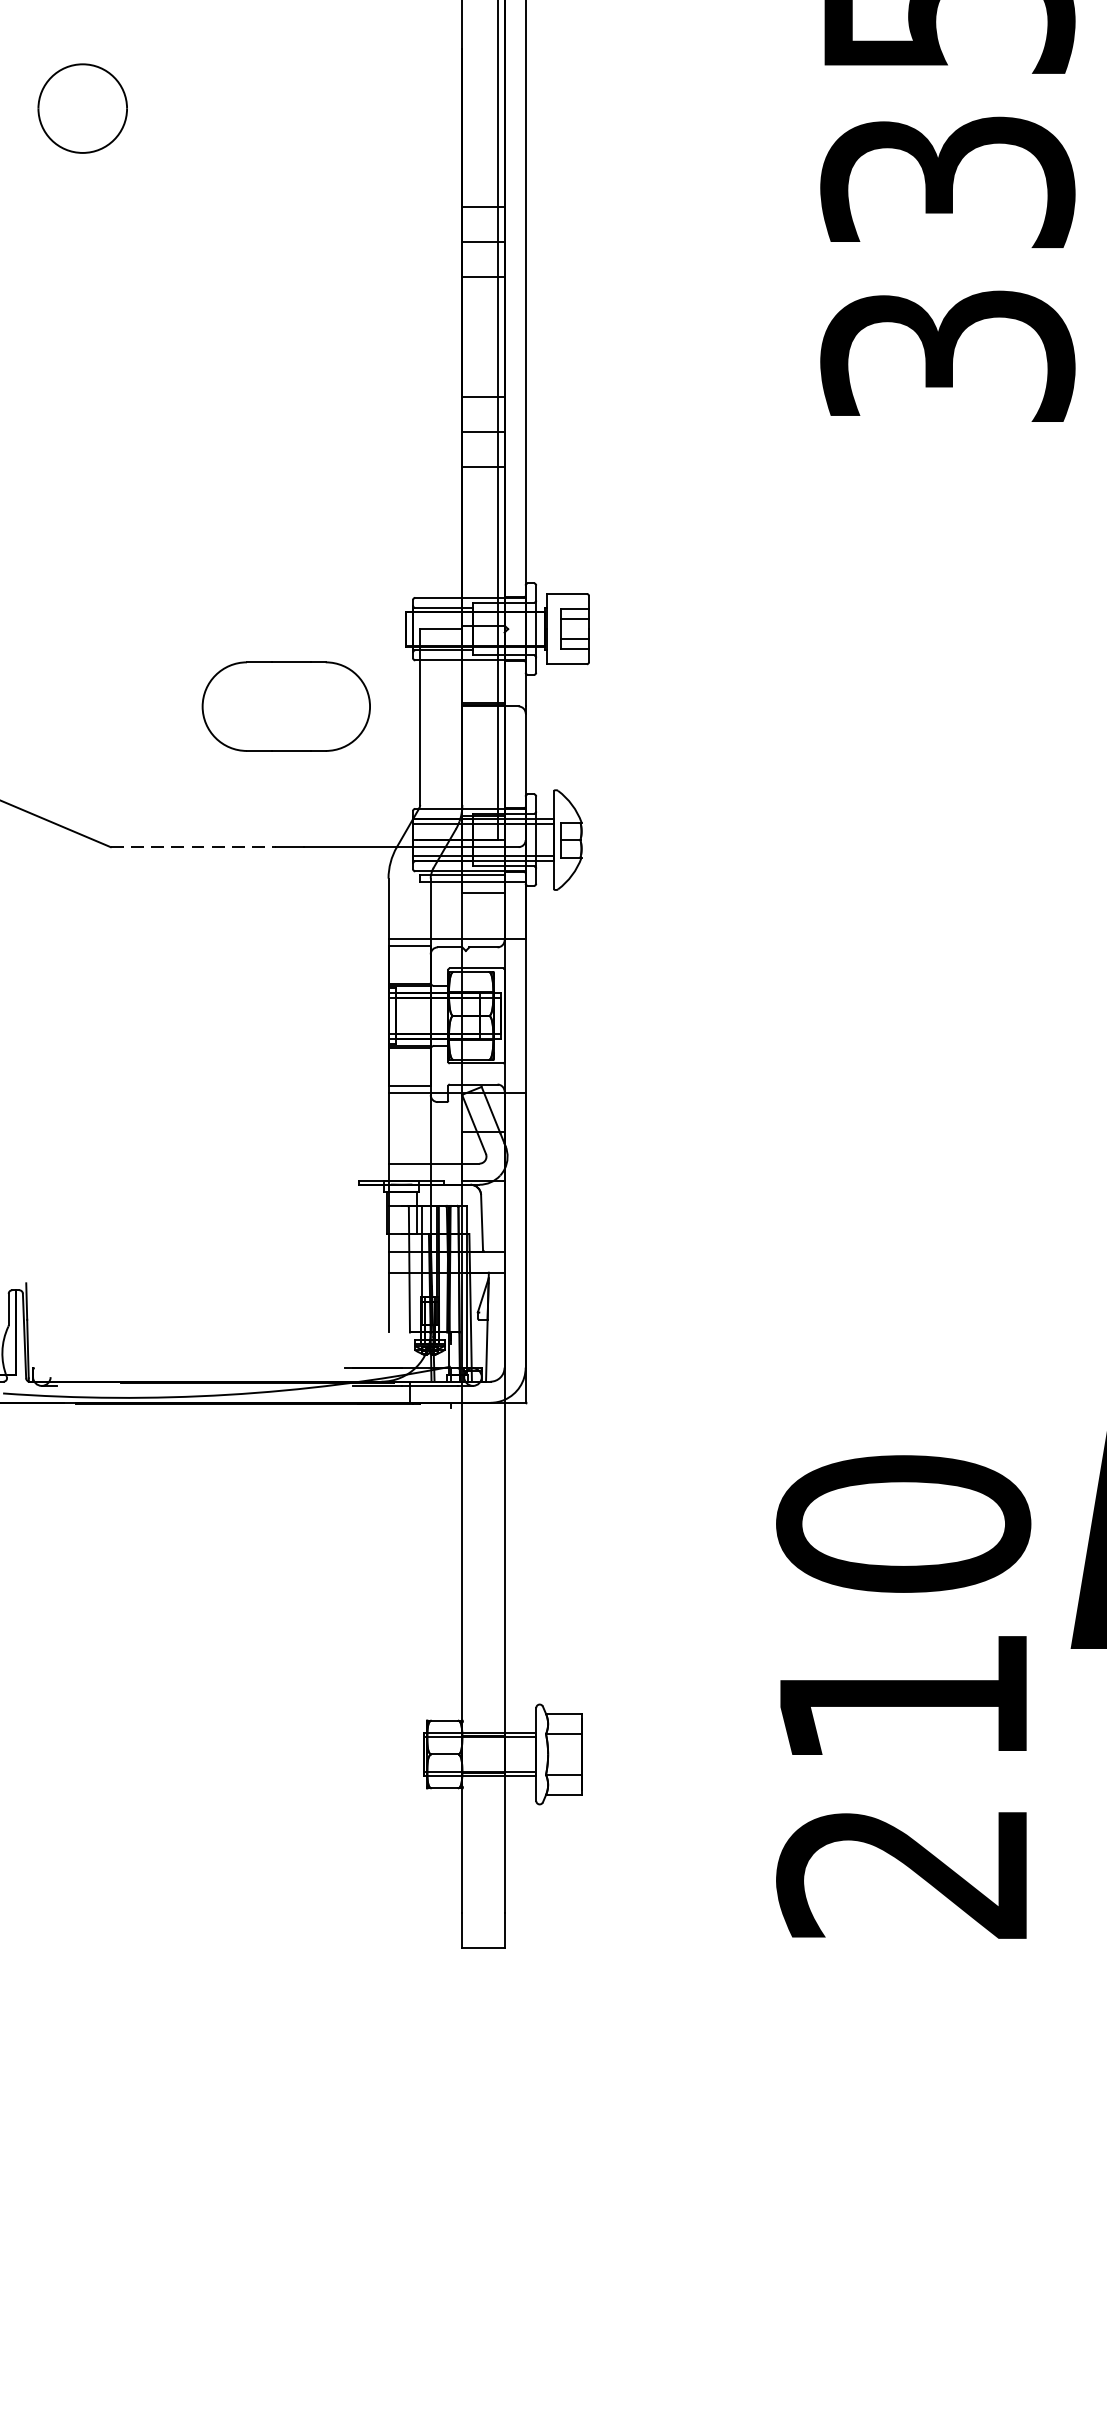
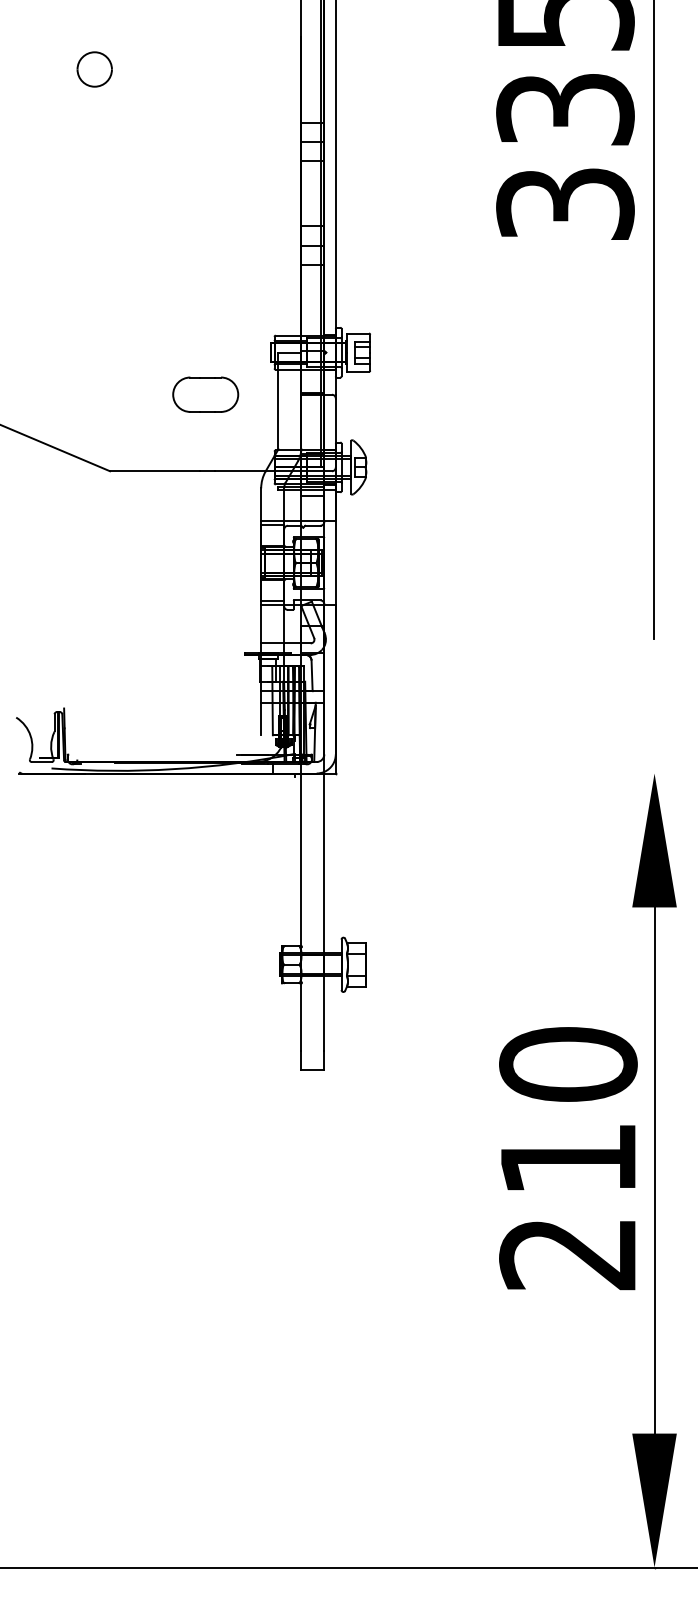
part: (82, 108) -> (94, 69), size x0.71
part: (286, 706) -> (205, 394), size x0.71
line: (194, 847) -> (155, 471), dashed -> solid
text: (903, 1696) -> (568, 1158), moved

